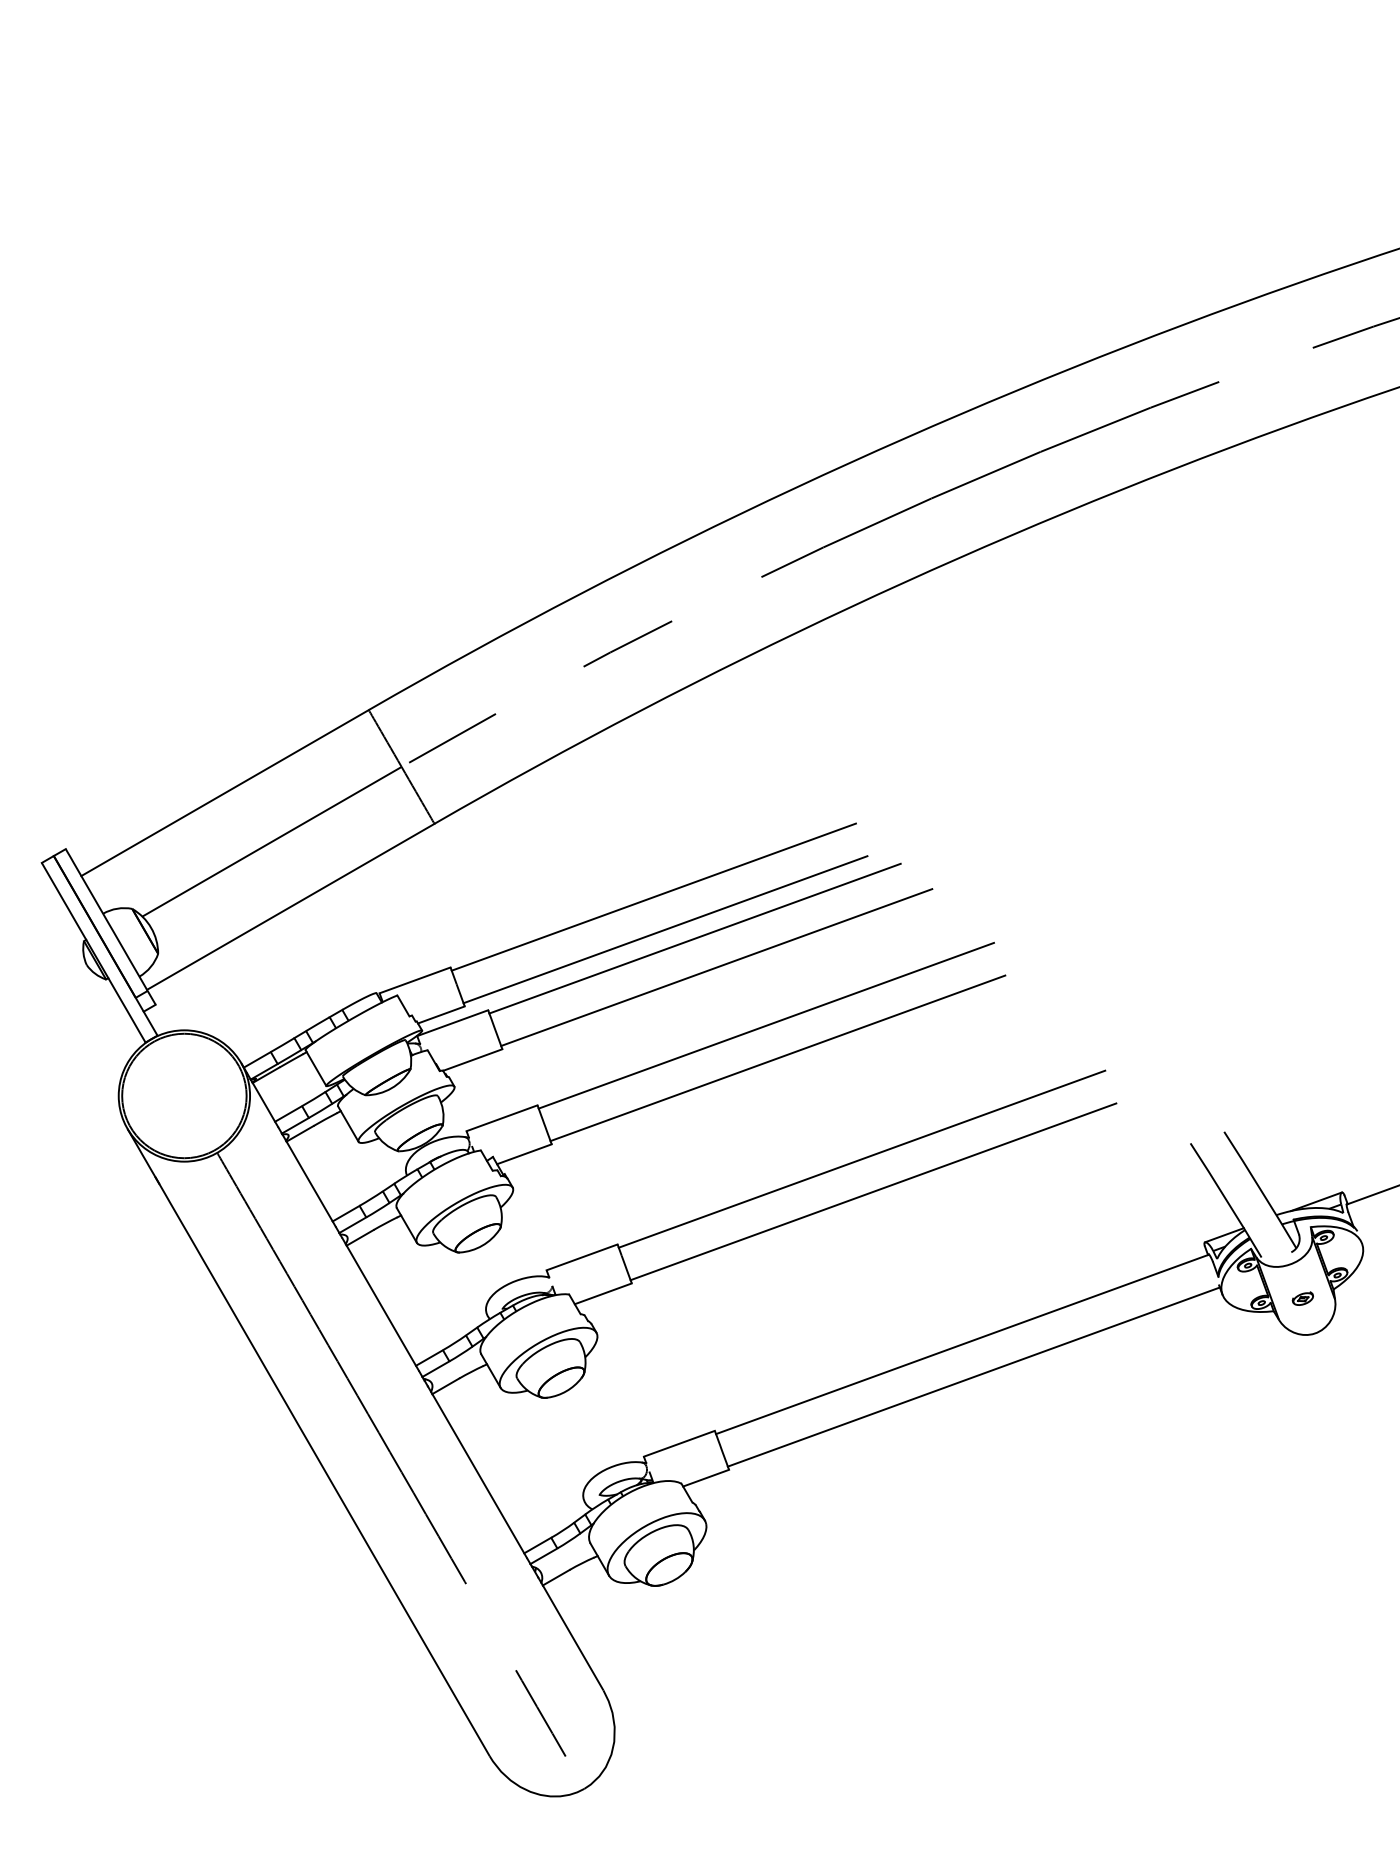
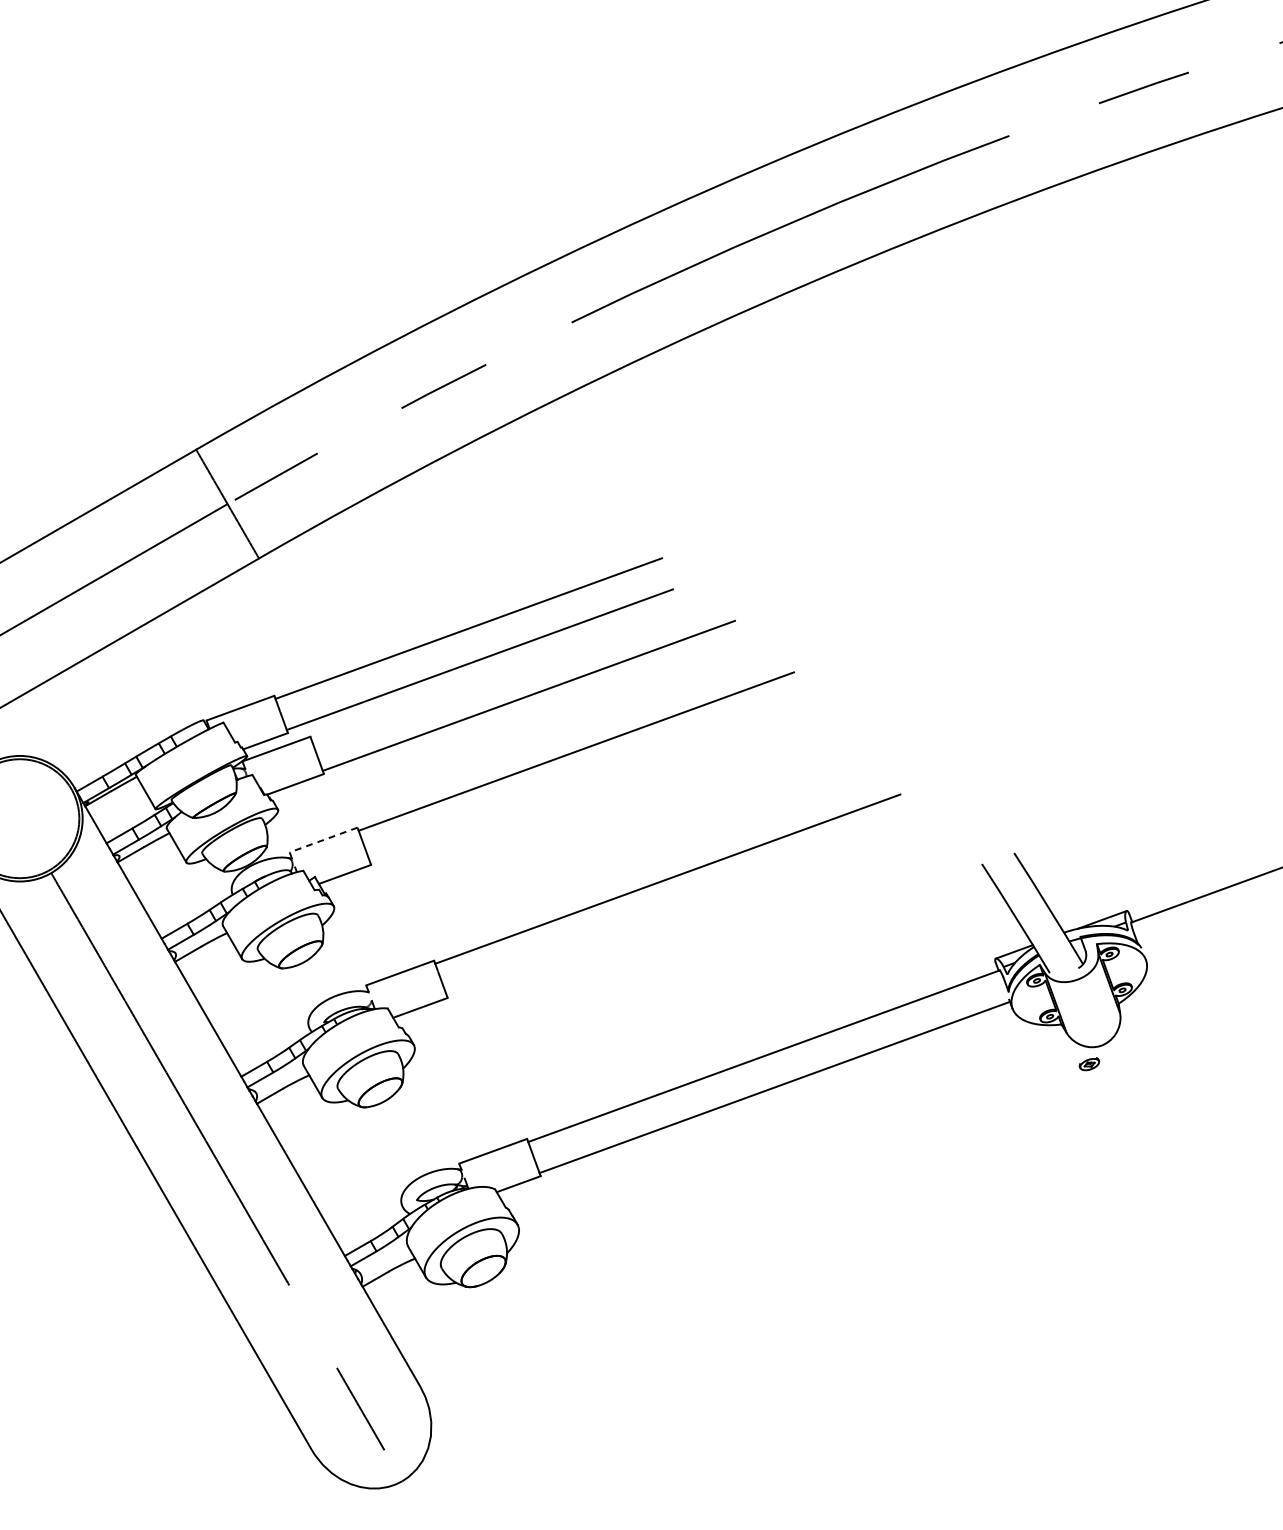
line: (694, 938) -> (507, 668), removed
line: (777, 1058) -> (587, 782), removed
line: (502, 1118) -> (324, 840), solid -> dashed
line: (873, 1191) -> (678, 910), removed
part: (1302, 1298) -> (1089, 1063), moved

